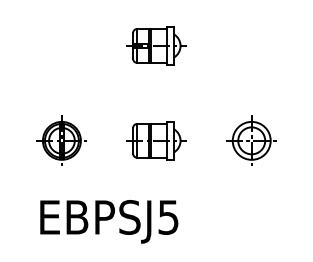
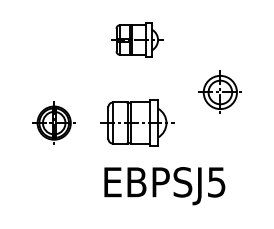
part: (156, 140) -> (137, 122), size x1.4
part: (251, 140) -> (220, 92), moved
text: (109, 221) -> (165, 185), moved

